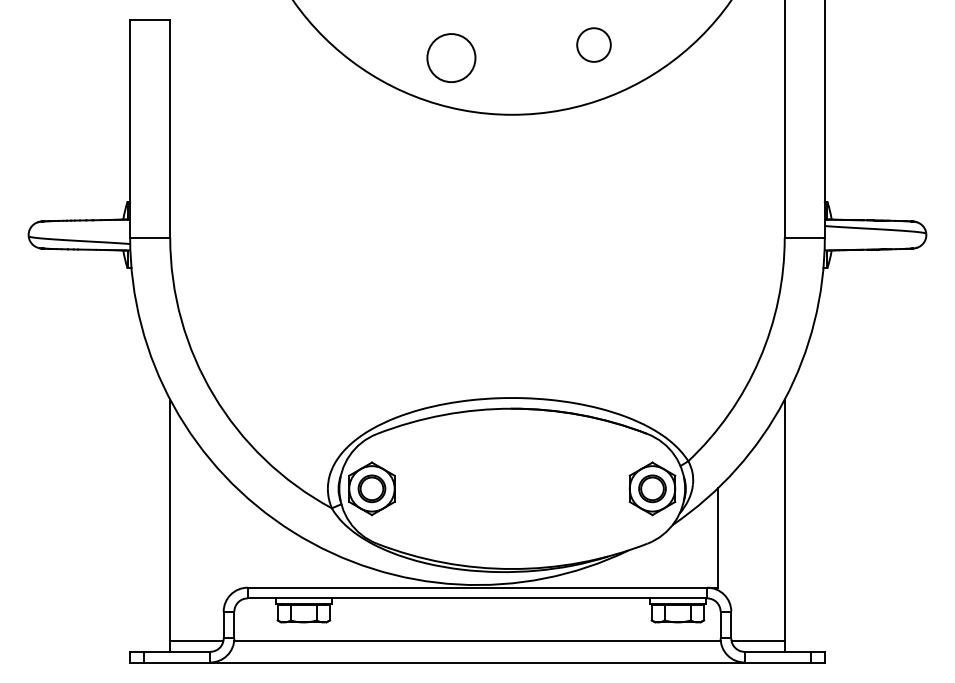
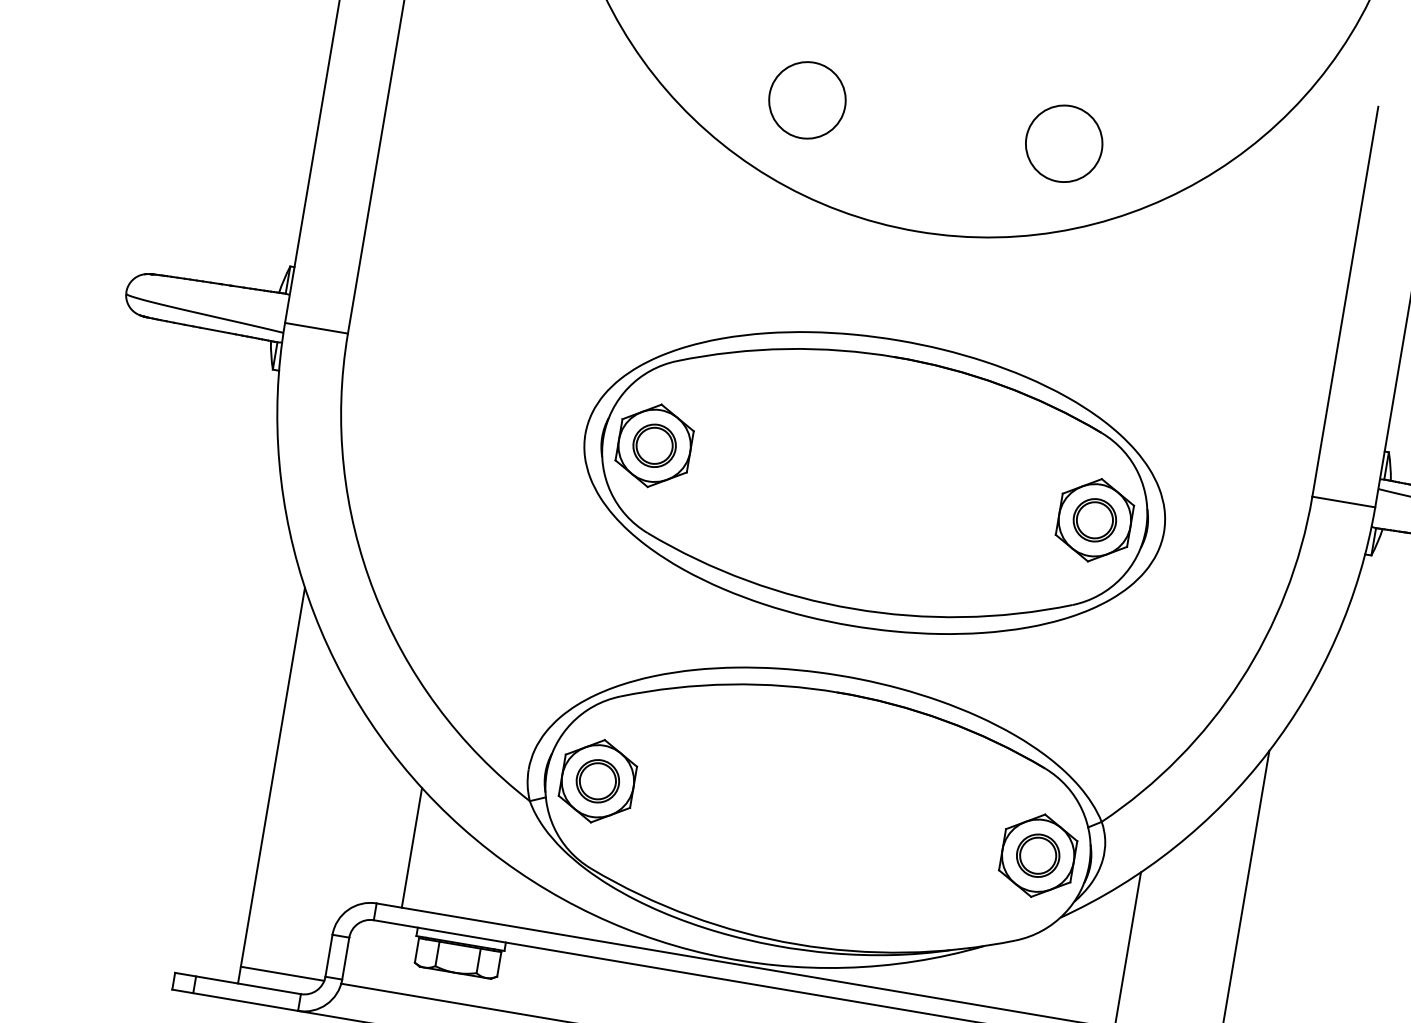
circle: (593, 44) -> (1063, 142), size x1.43
circle: (451, 57) -> (807, 99), moved
part: (512, 274) -> (875, 482), added
line: (263, 549) -> (411, 847), added

